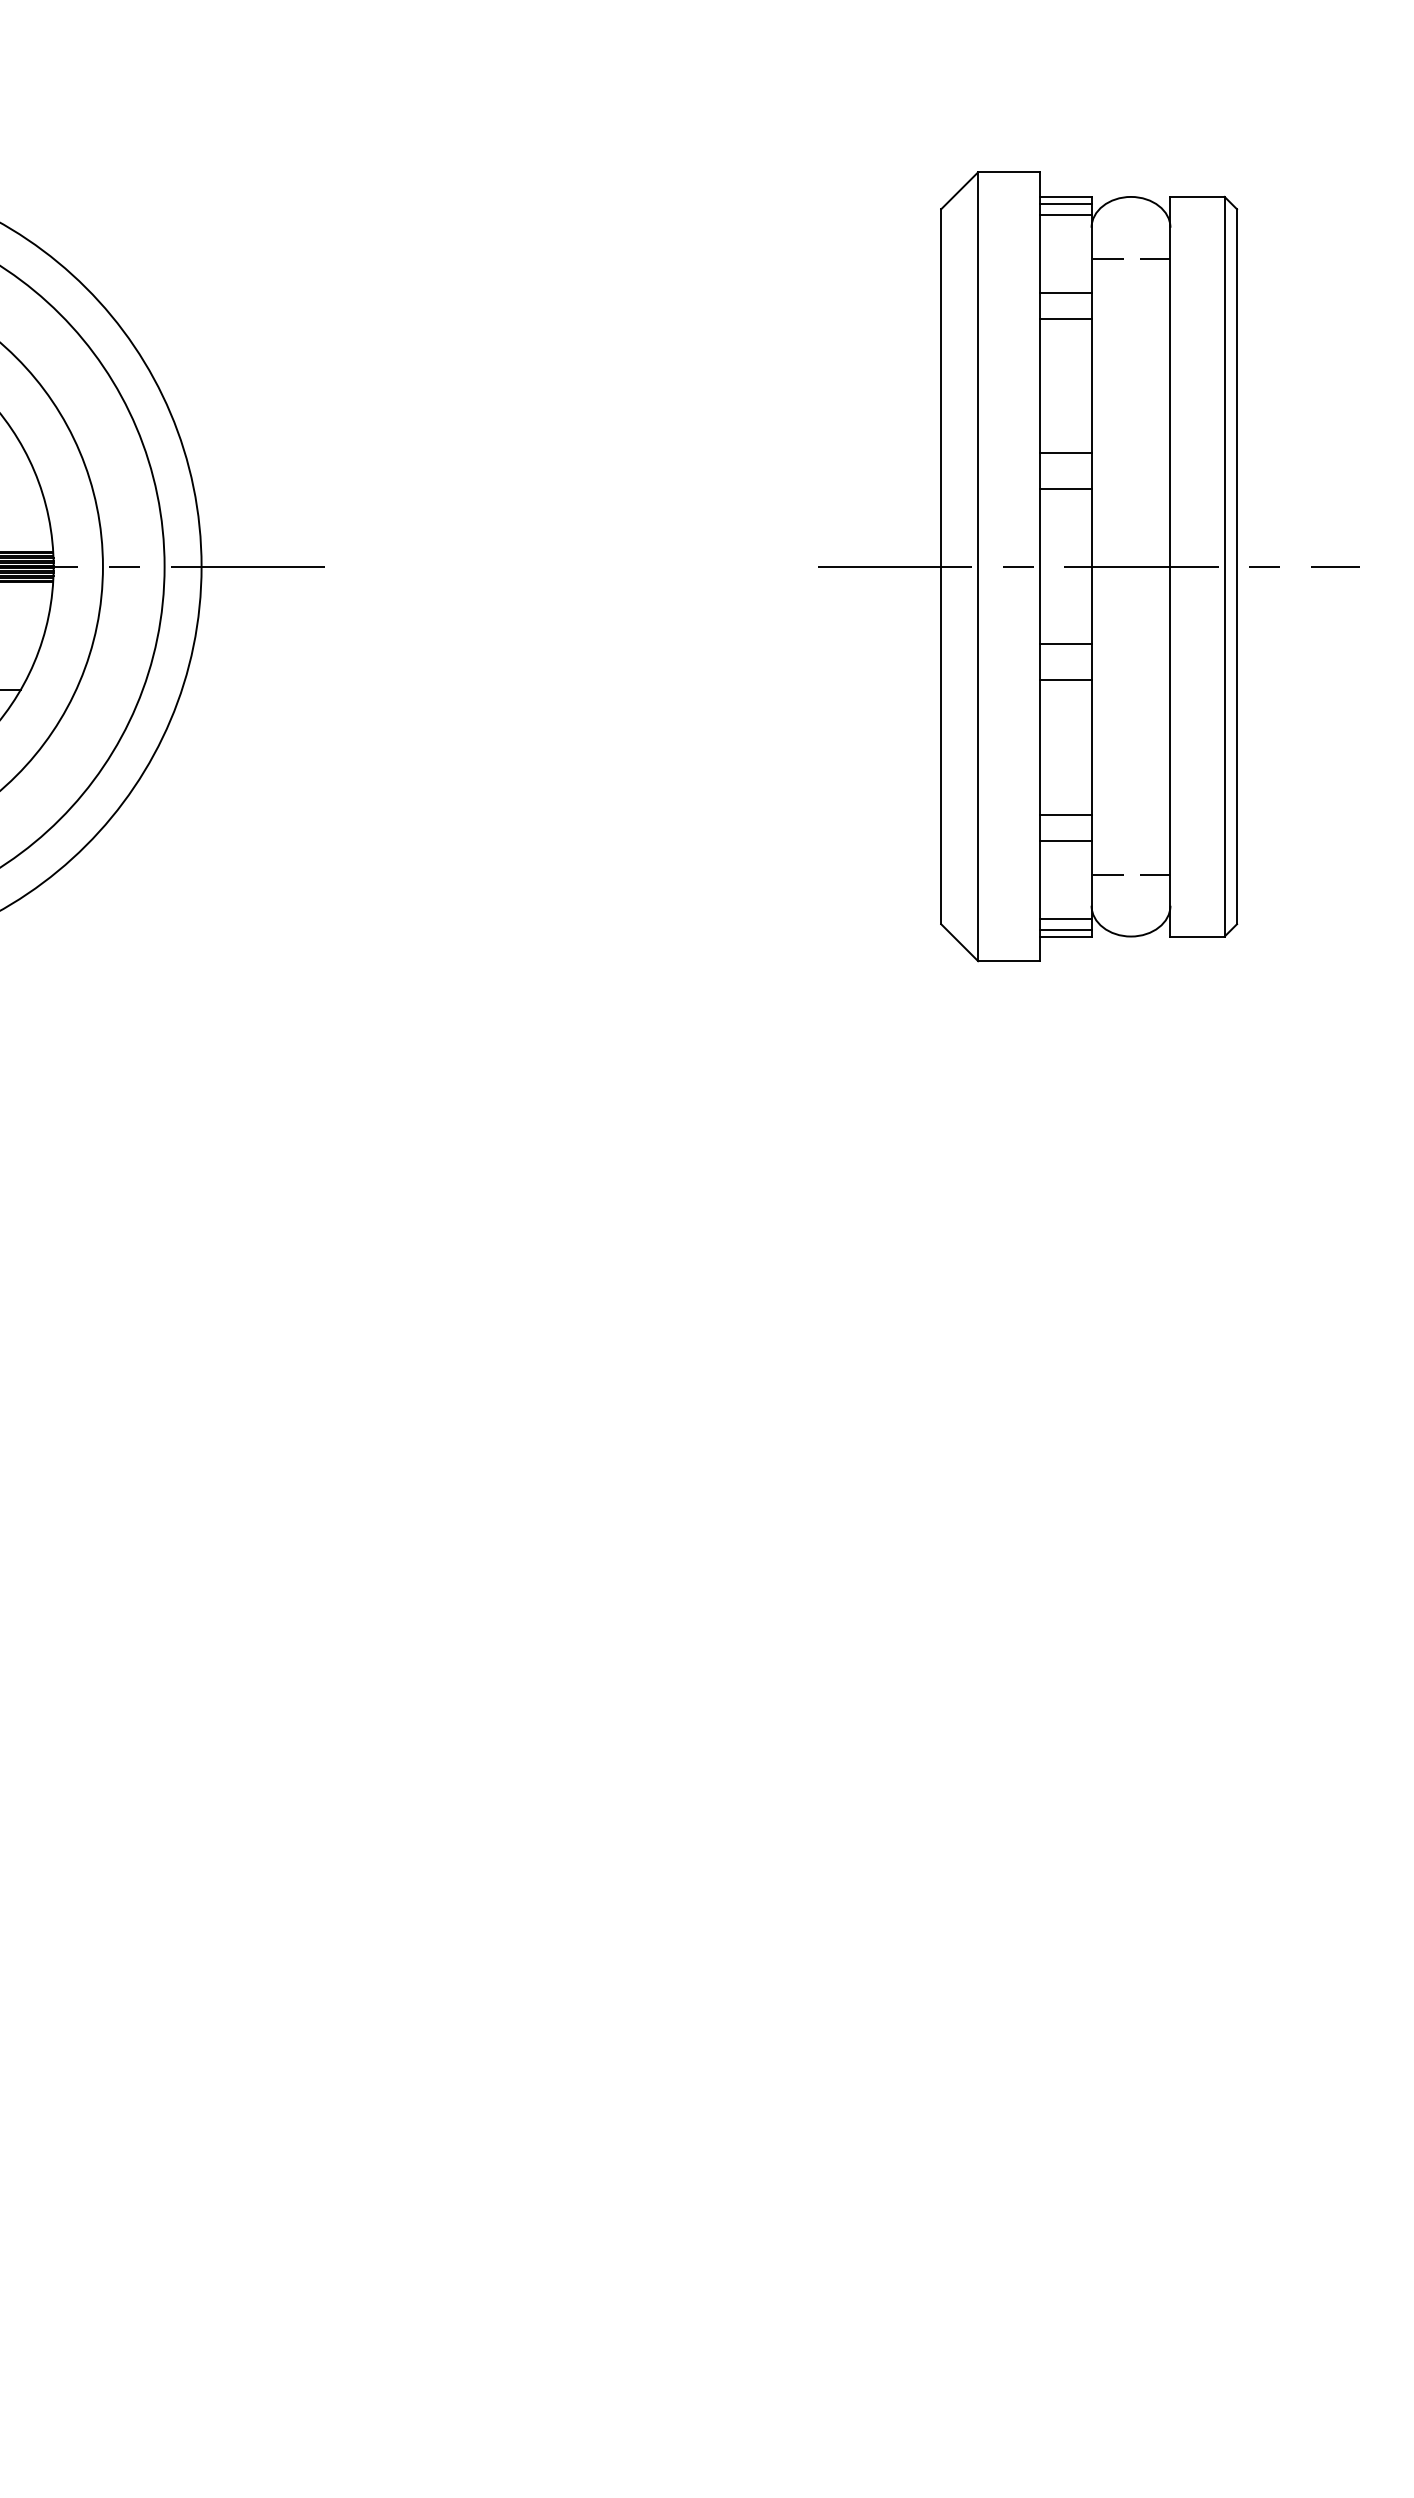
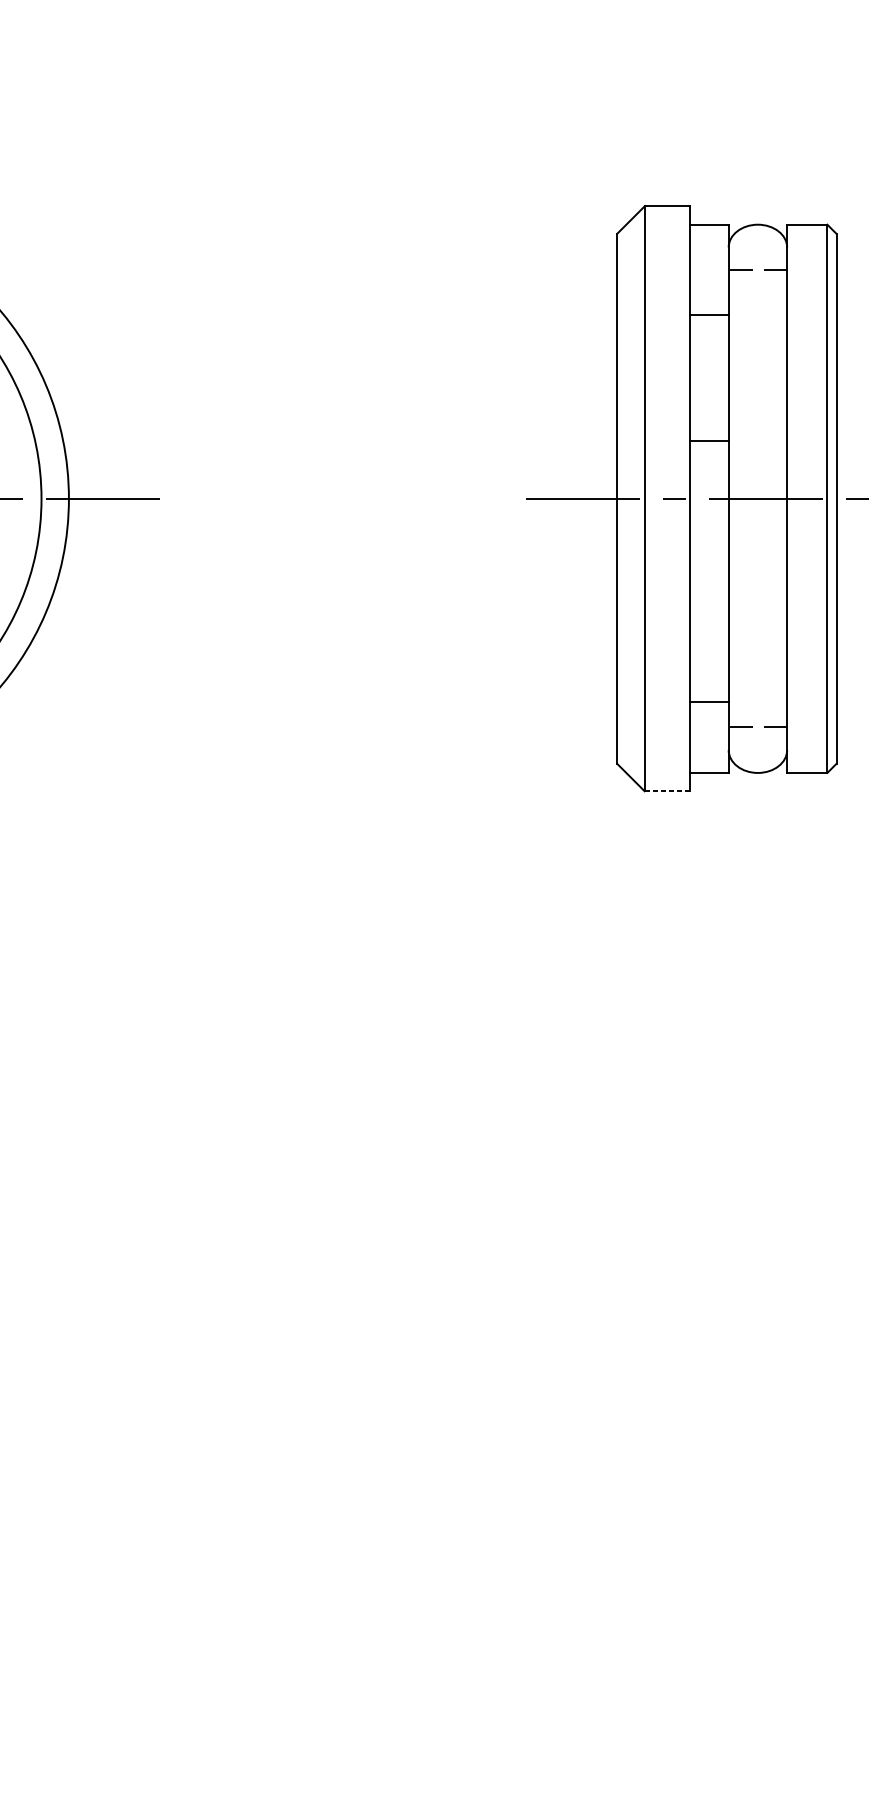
line: (1065, 203) -> (709, 229), removed
line: (1065, 214) -> (709, 237), removed
line: (1065, 292) -> (709, 295), removed
line: (1065, 453) -> (709, 414), removed
line: (1065, 644) -> (709, 556), removed
line: (1065, 680) -> (709, 583), removed
line: (1065, 814) -> (709, 682), removed
line: (1065, 918) -> (709, 759), removed
line: (1065, 929) -> (709, 767), removed
line: (1008, 961) -> (667, 791), solid -> dashed

